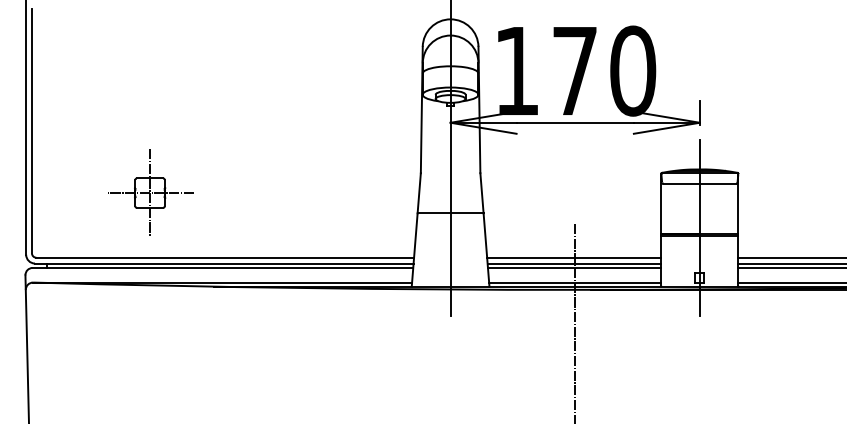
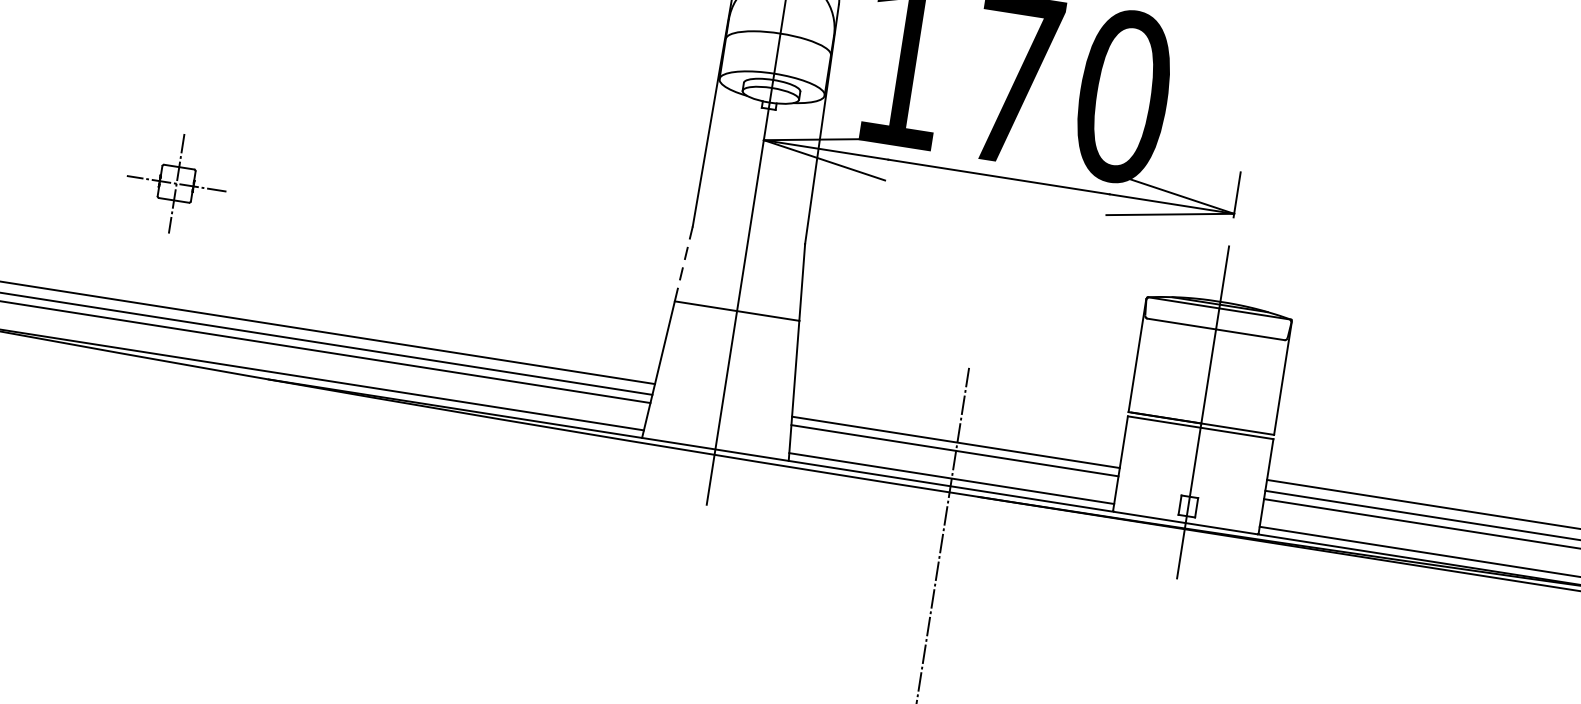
part: (150, 192) -> (176, 183), size x0.6
line: (419, 193) -> (684, 264), solid -> dashed
line: (574, 257) -> (957, 431), removed

